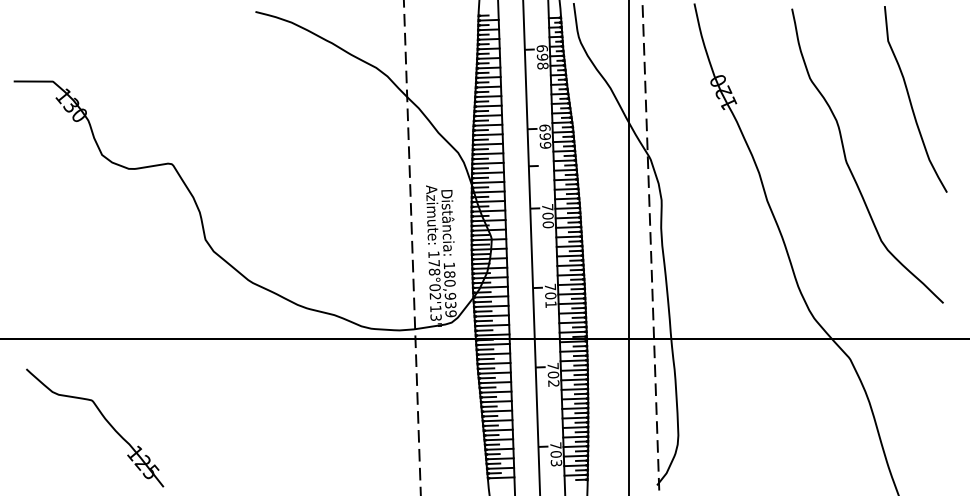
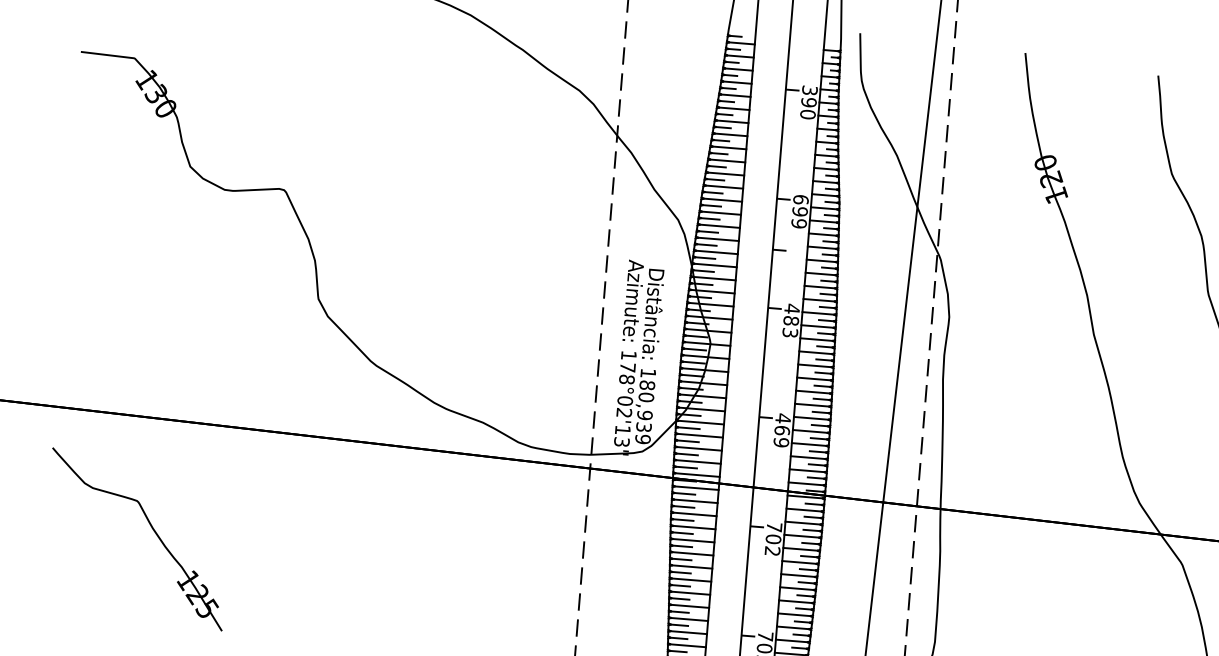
text: (542, 57) -> (808, 102), 698 -> 390
text: (547, 215) -> (790, 320), 700 -> 483
text: (550, 295) -> (782, 430), 701 -> 469

